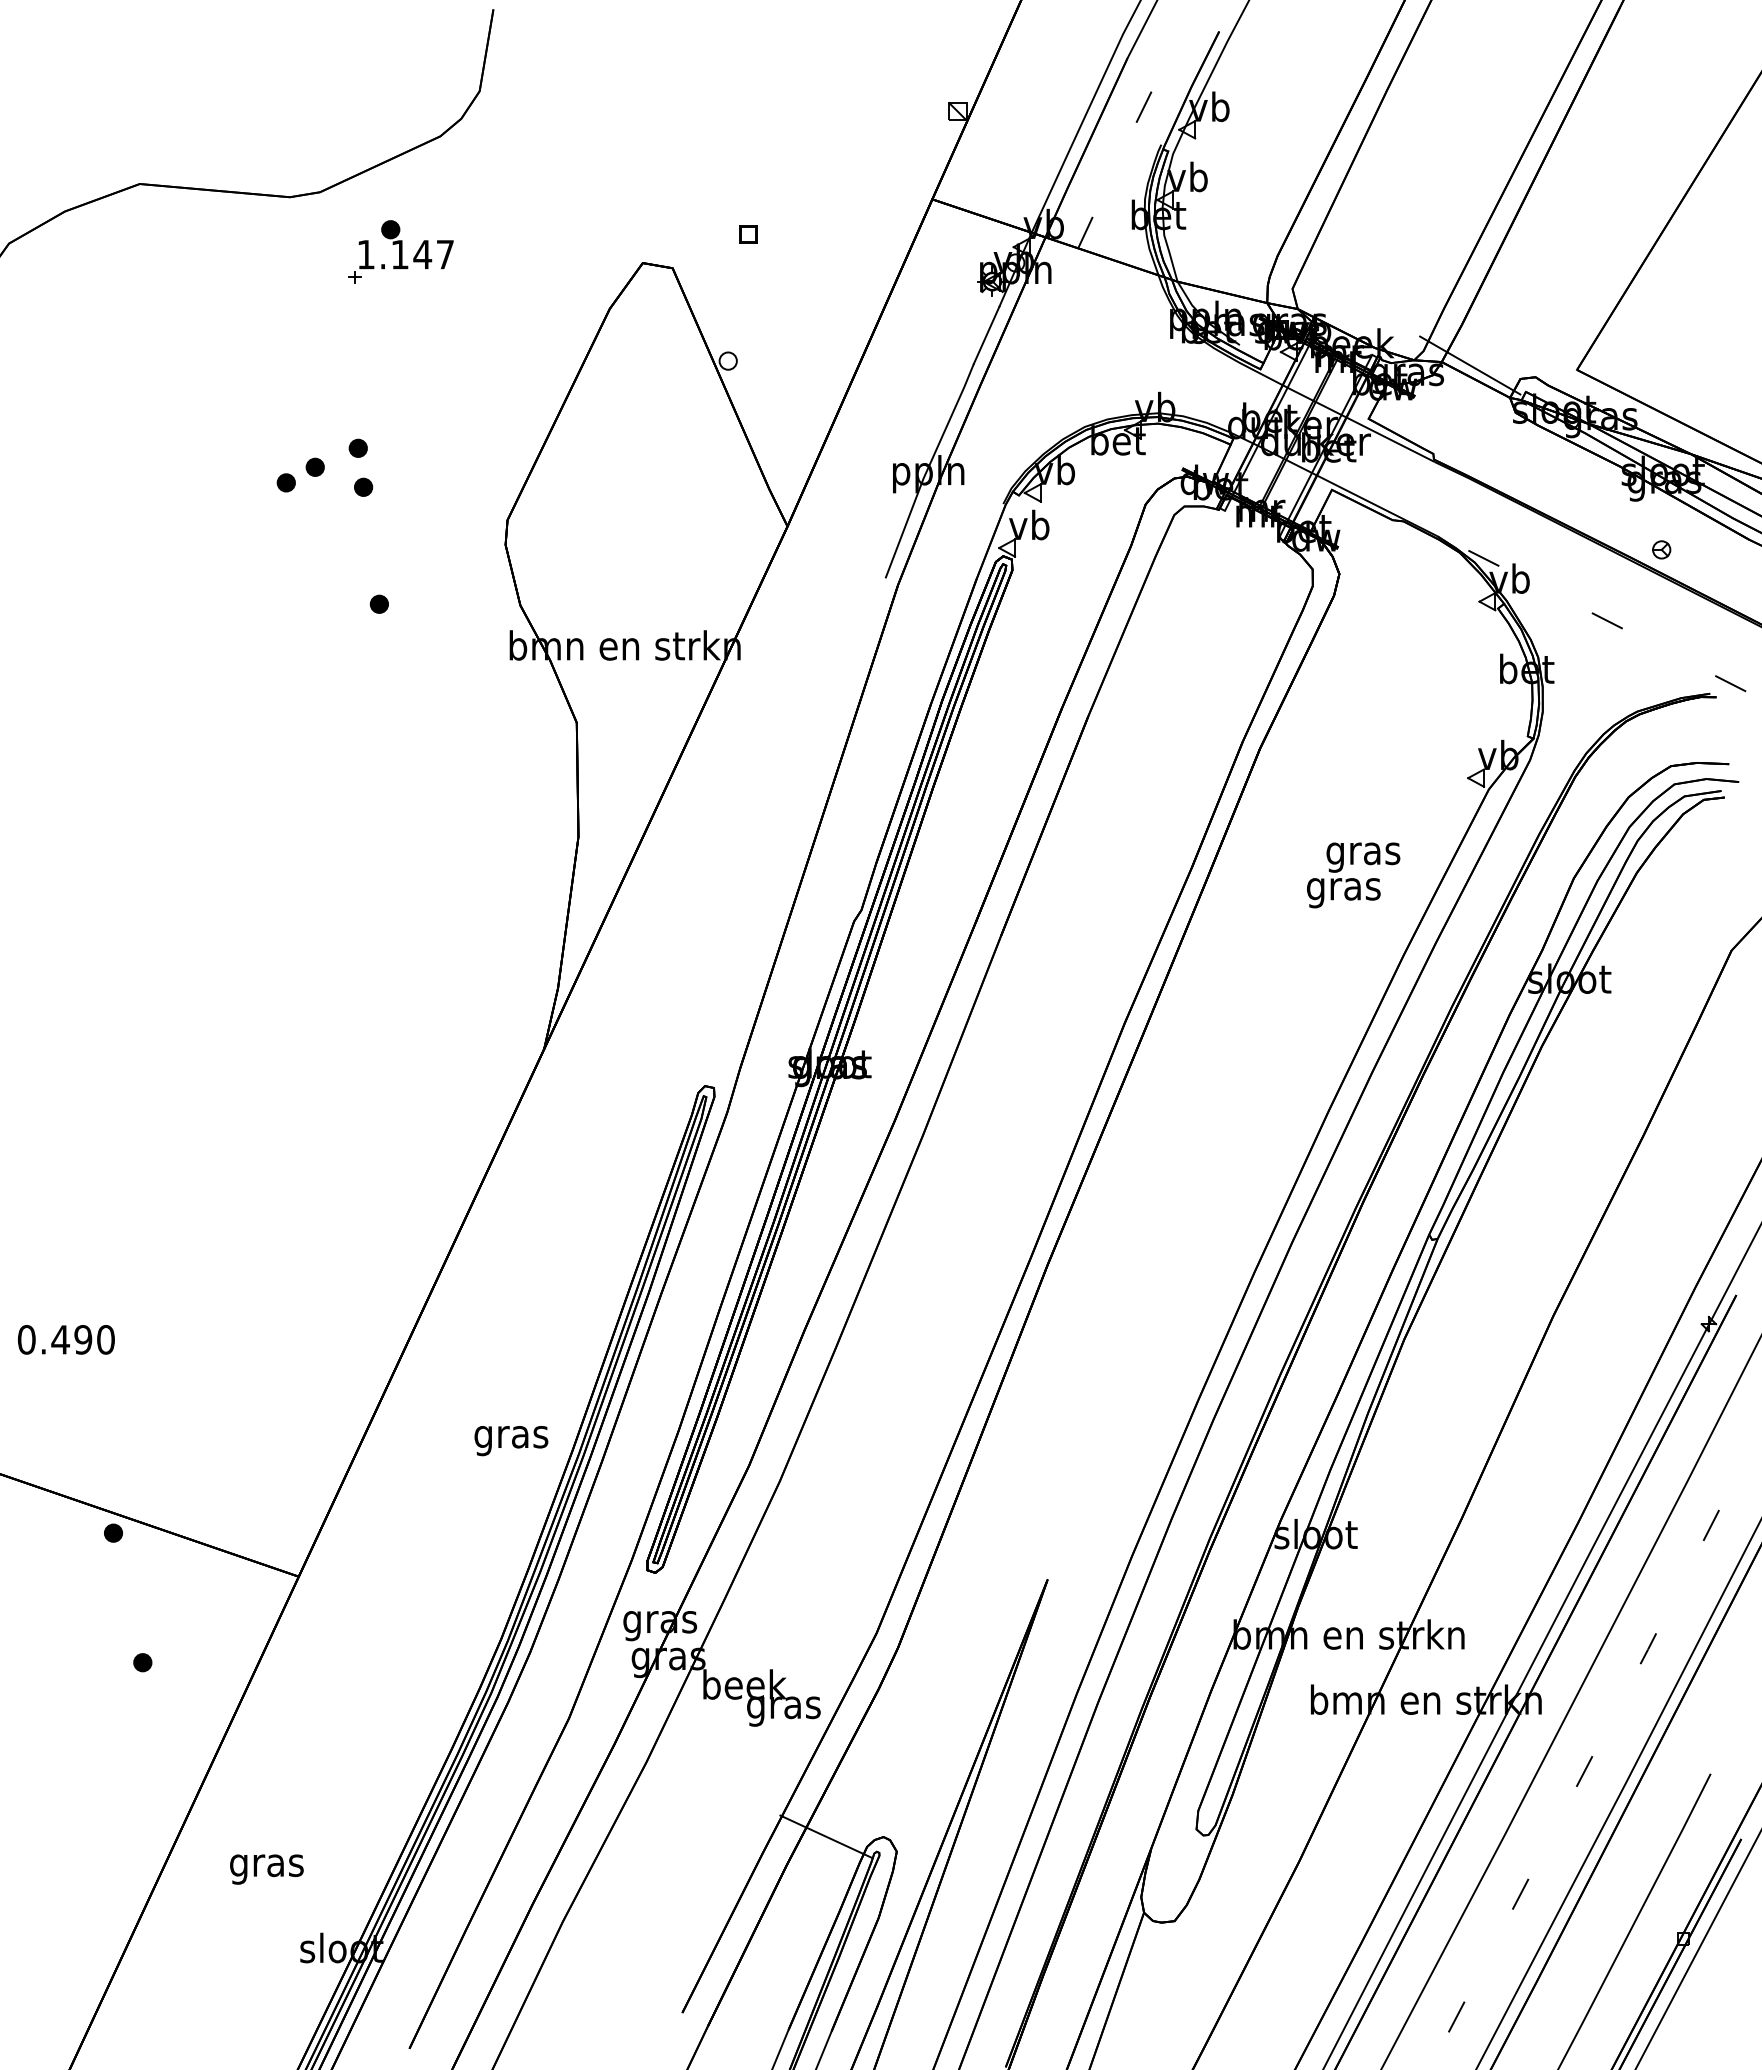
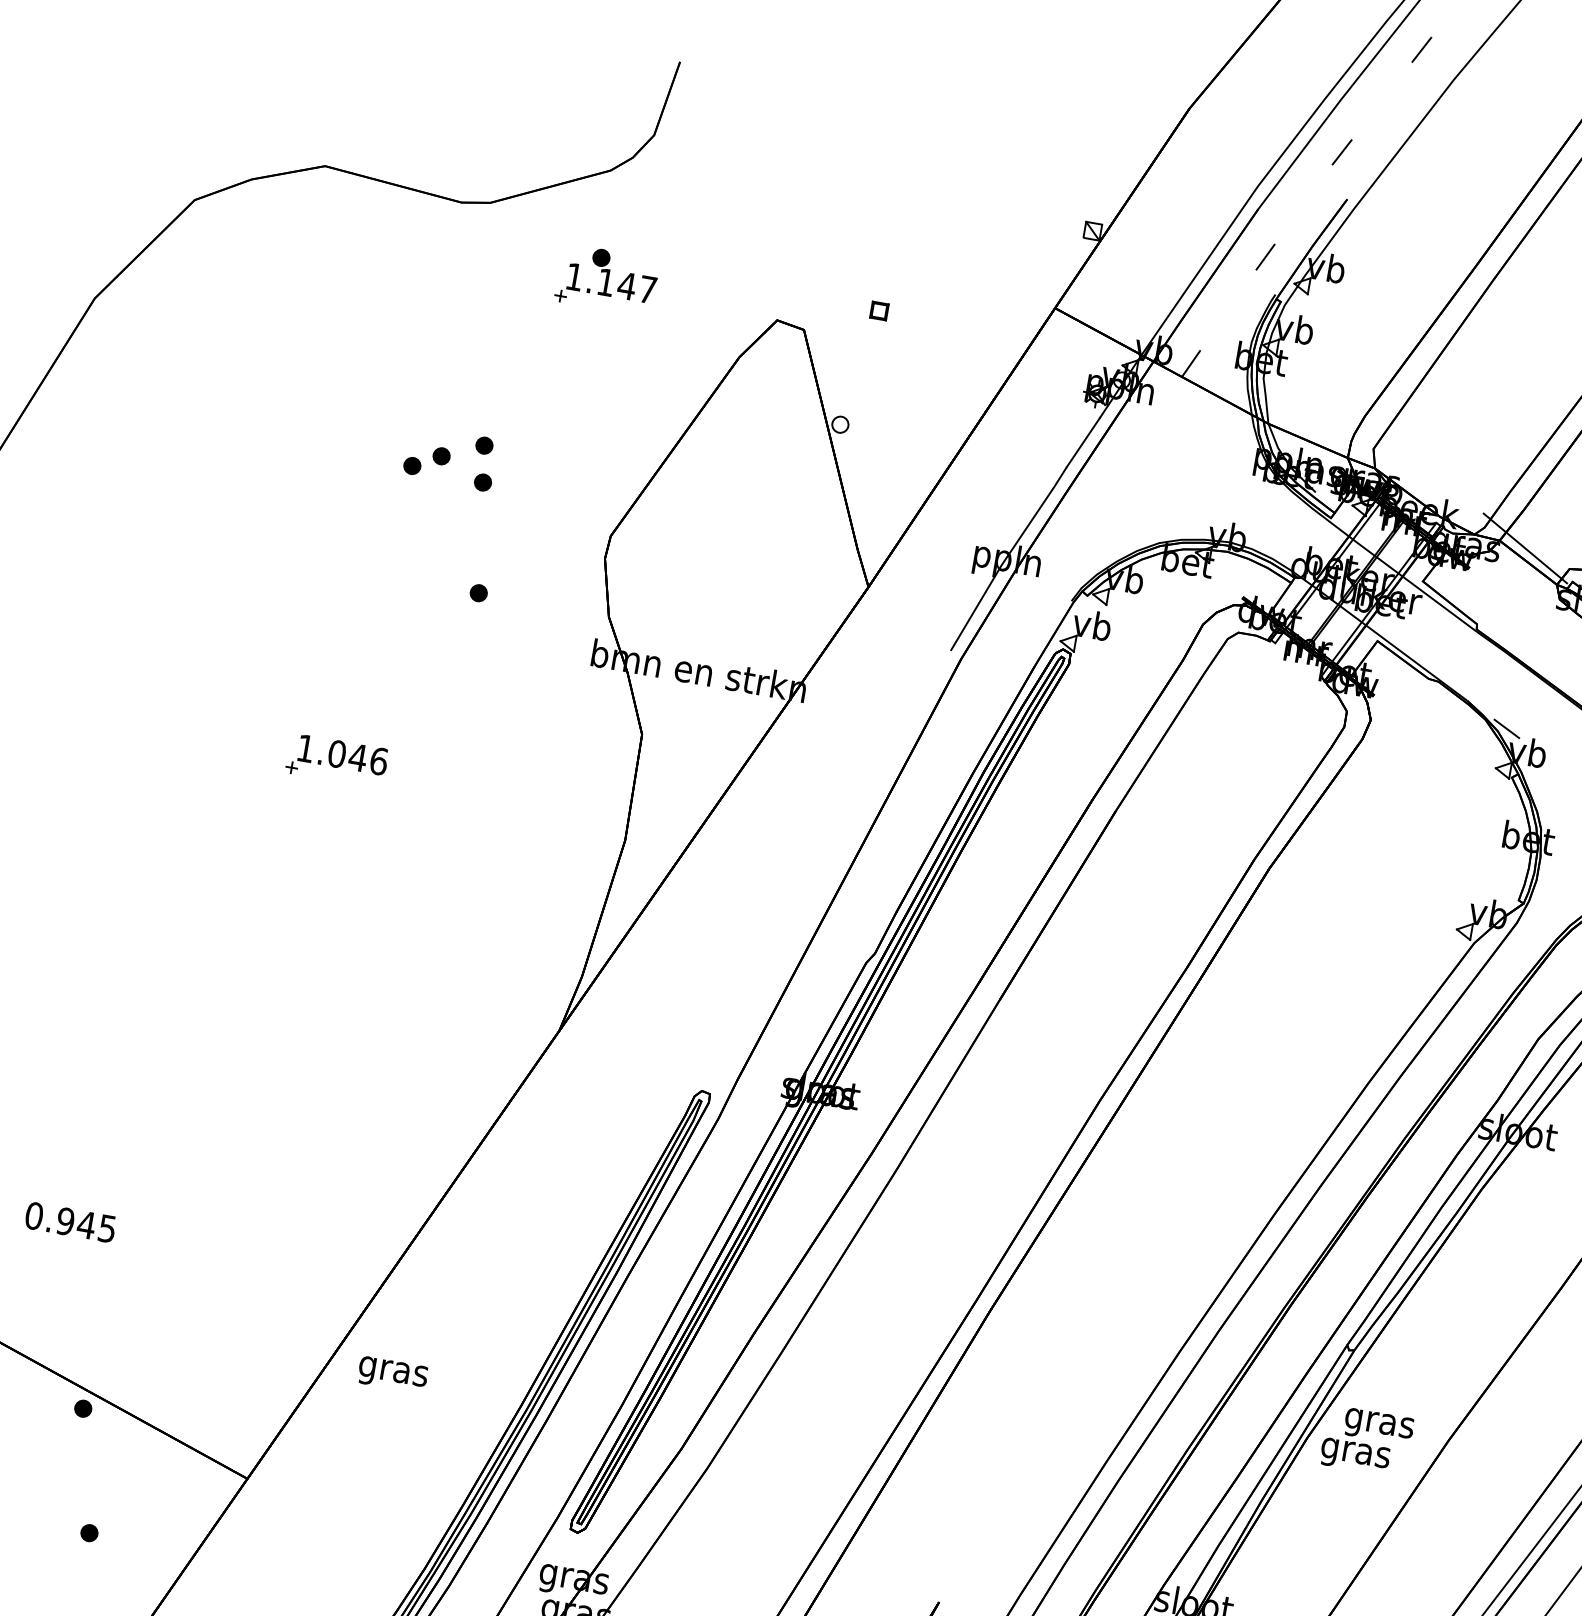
part: (400, 251) -> (606, 279), moved
part: (261, 806) -> (337, 761), added
text: (1353, 875) -> (1366, 1441), moved
text: (82, 1339) -> (85, 1224), 0.490 -> 0.945
text: (511, 1441) -> (392, 1375), moved

